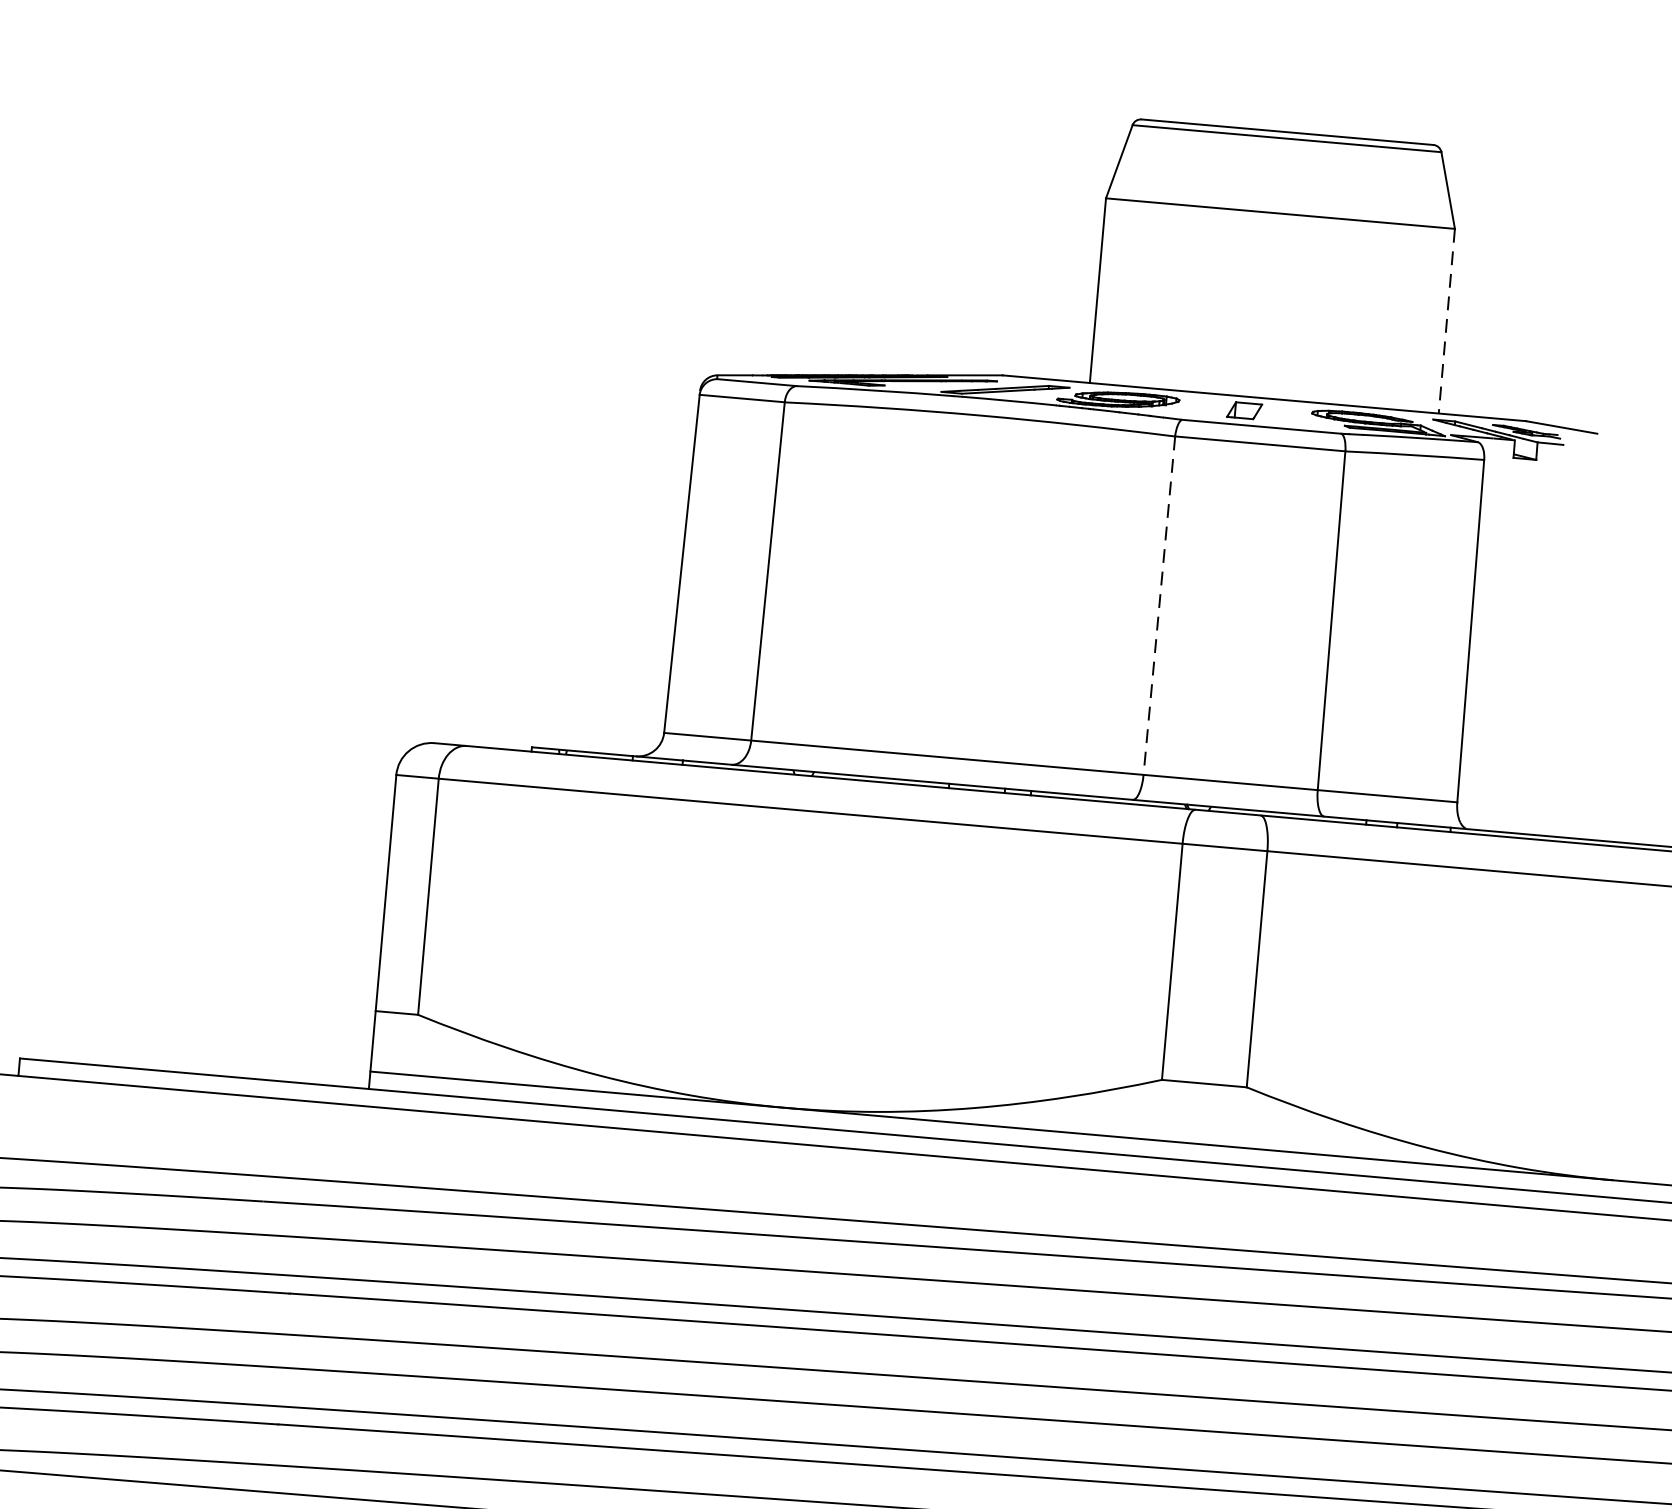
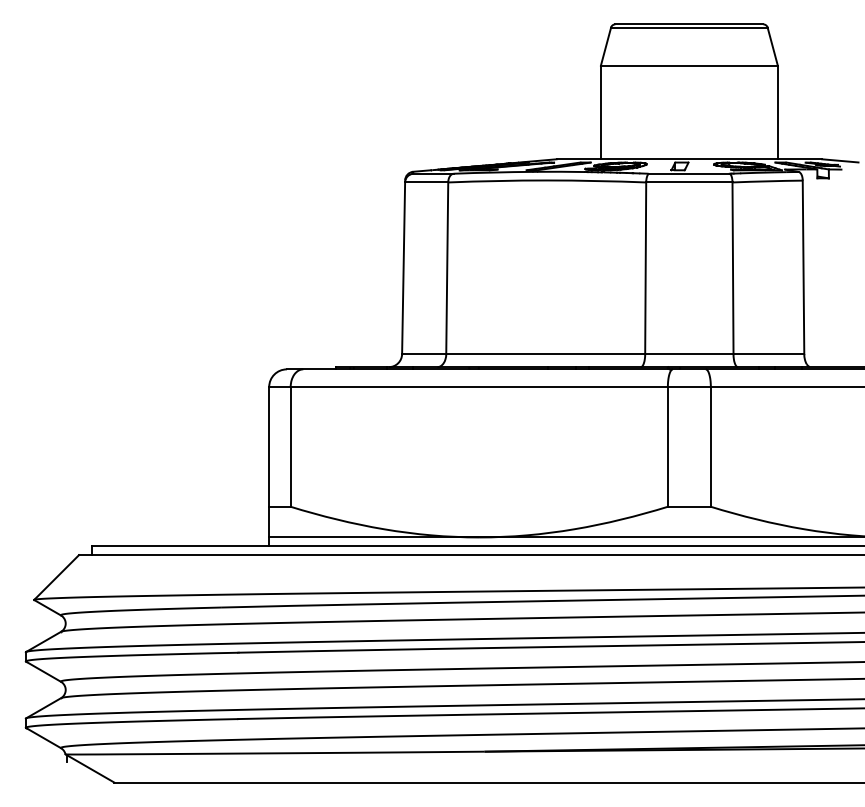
line: (1446, 321) -> (777, 112), dashed -> solid
line: (1158, 606) -> (645, 268), dashed -> solid

